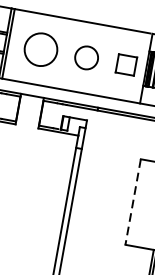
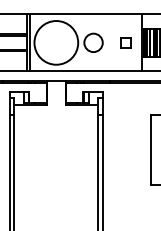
circle: (41, 49) -> (56, 42), size x1.67
part: (125, 64) -> (125, 42), size x0.62
line: (132, 202) -> (150, 150), dashed -> solid

